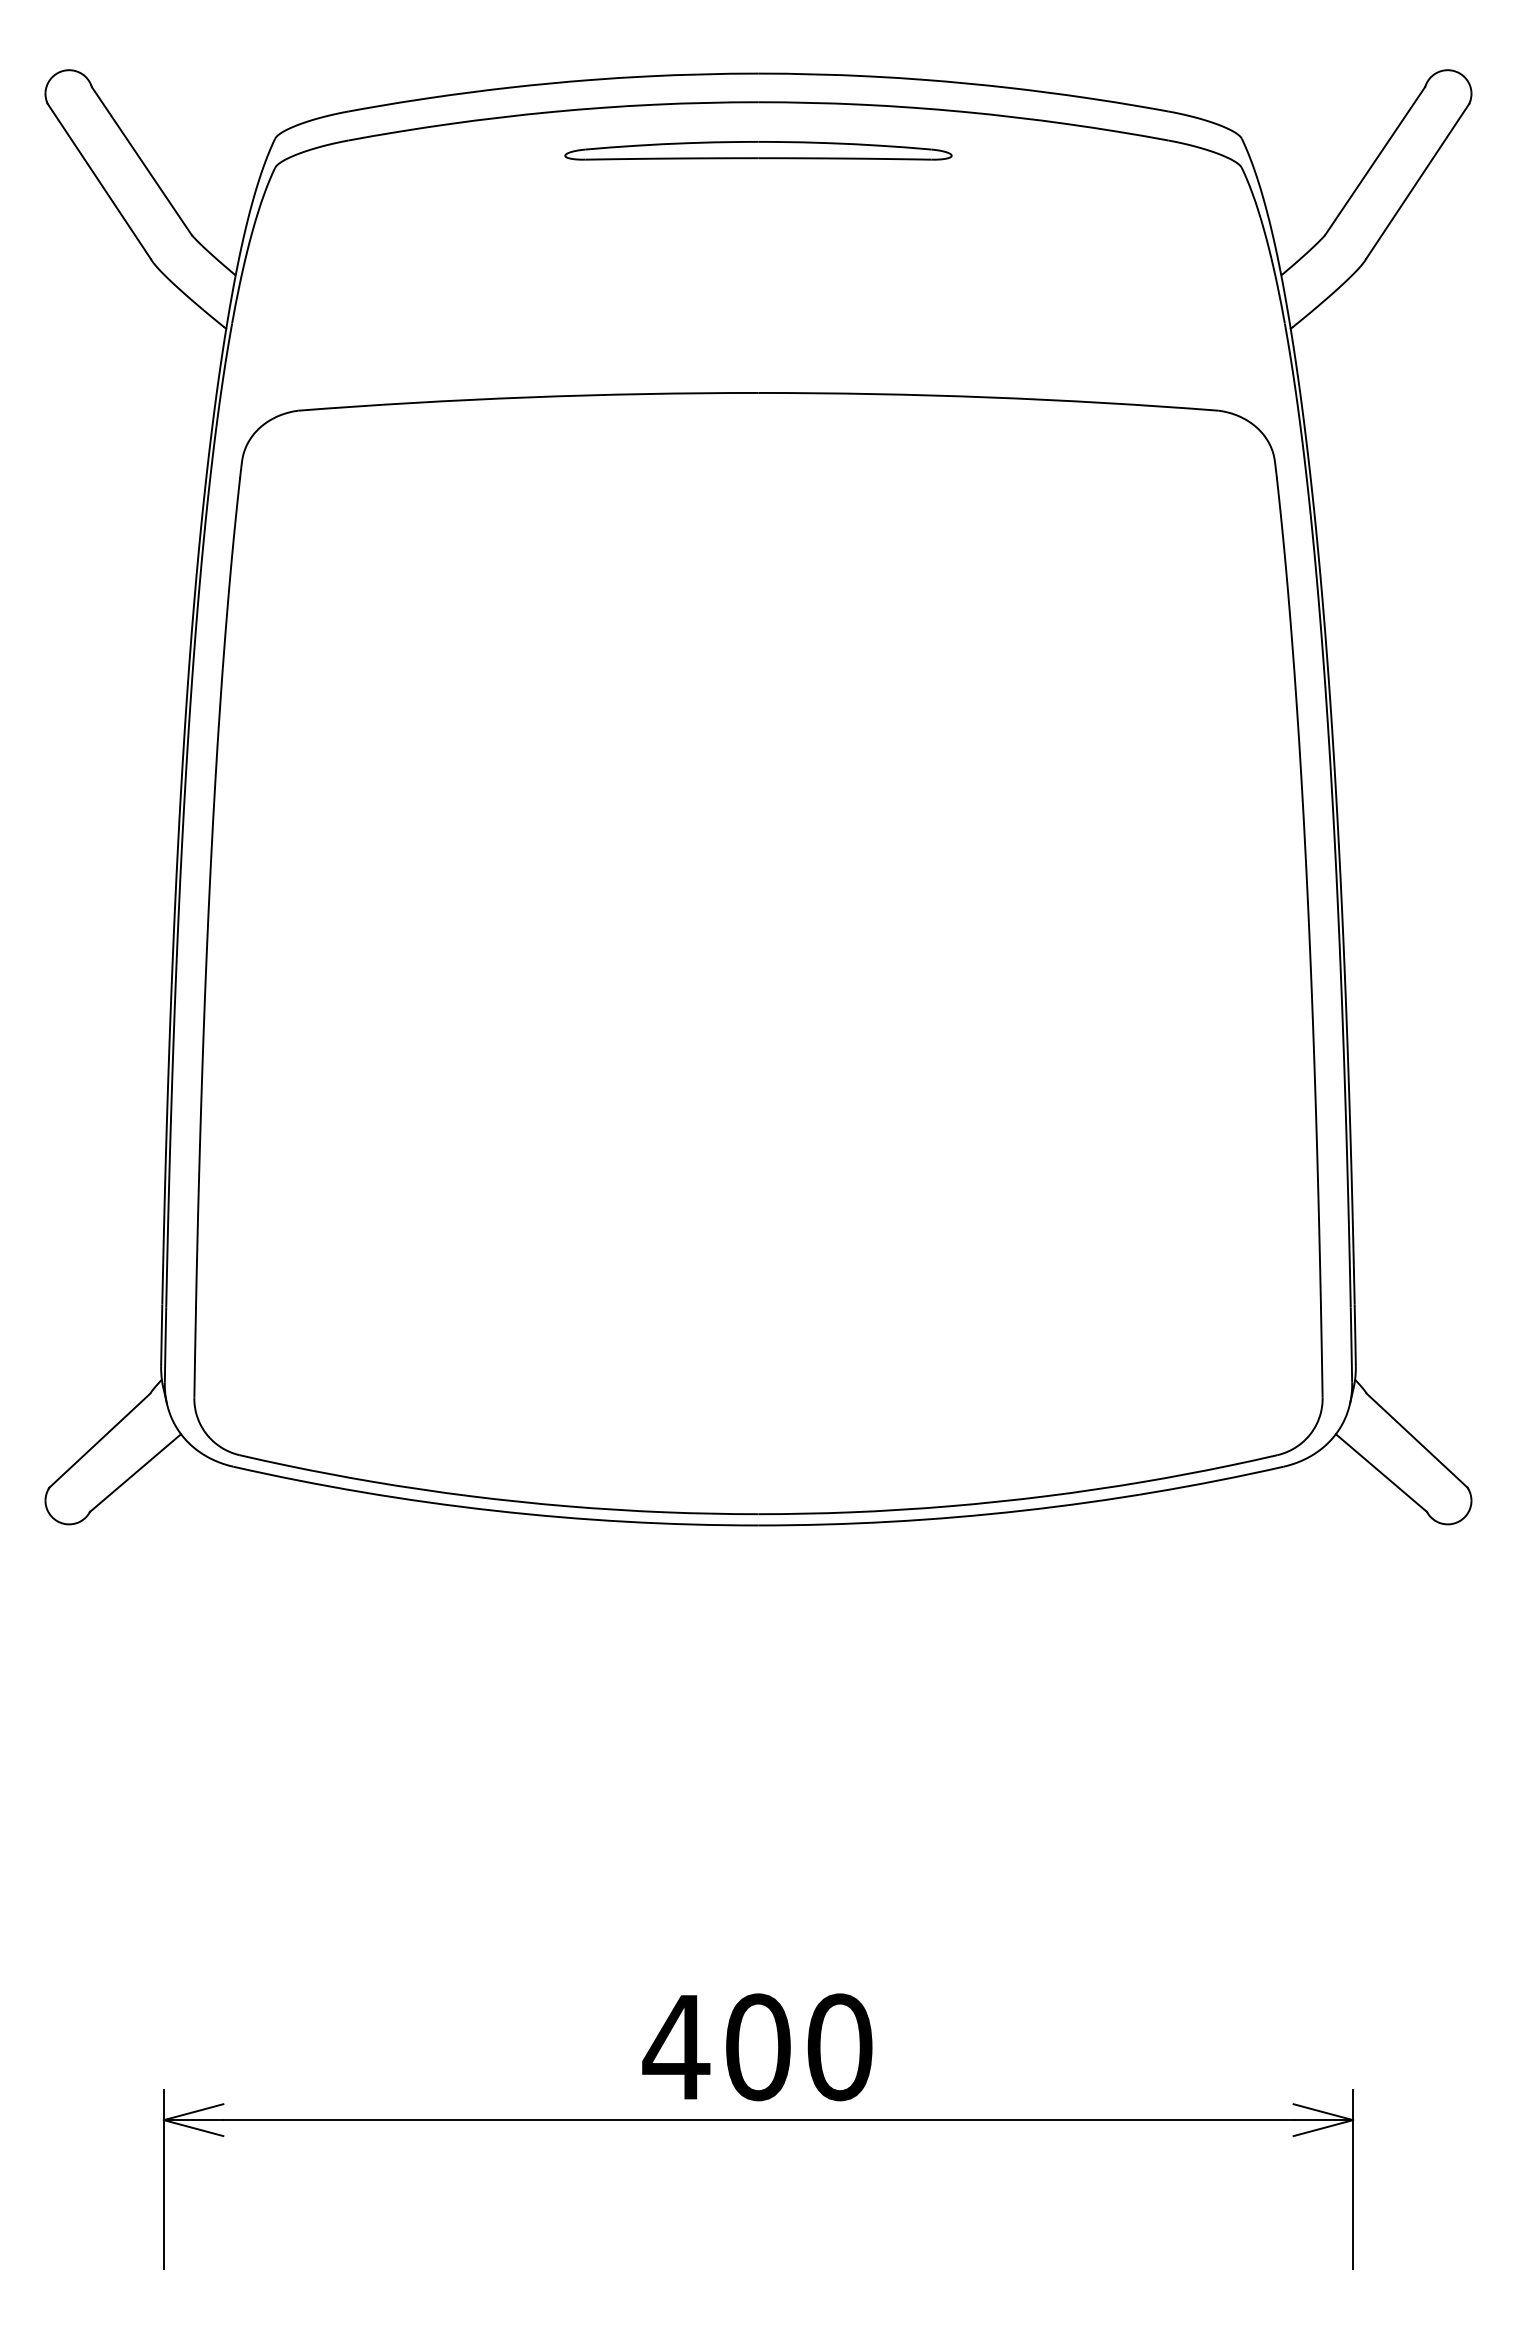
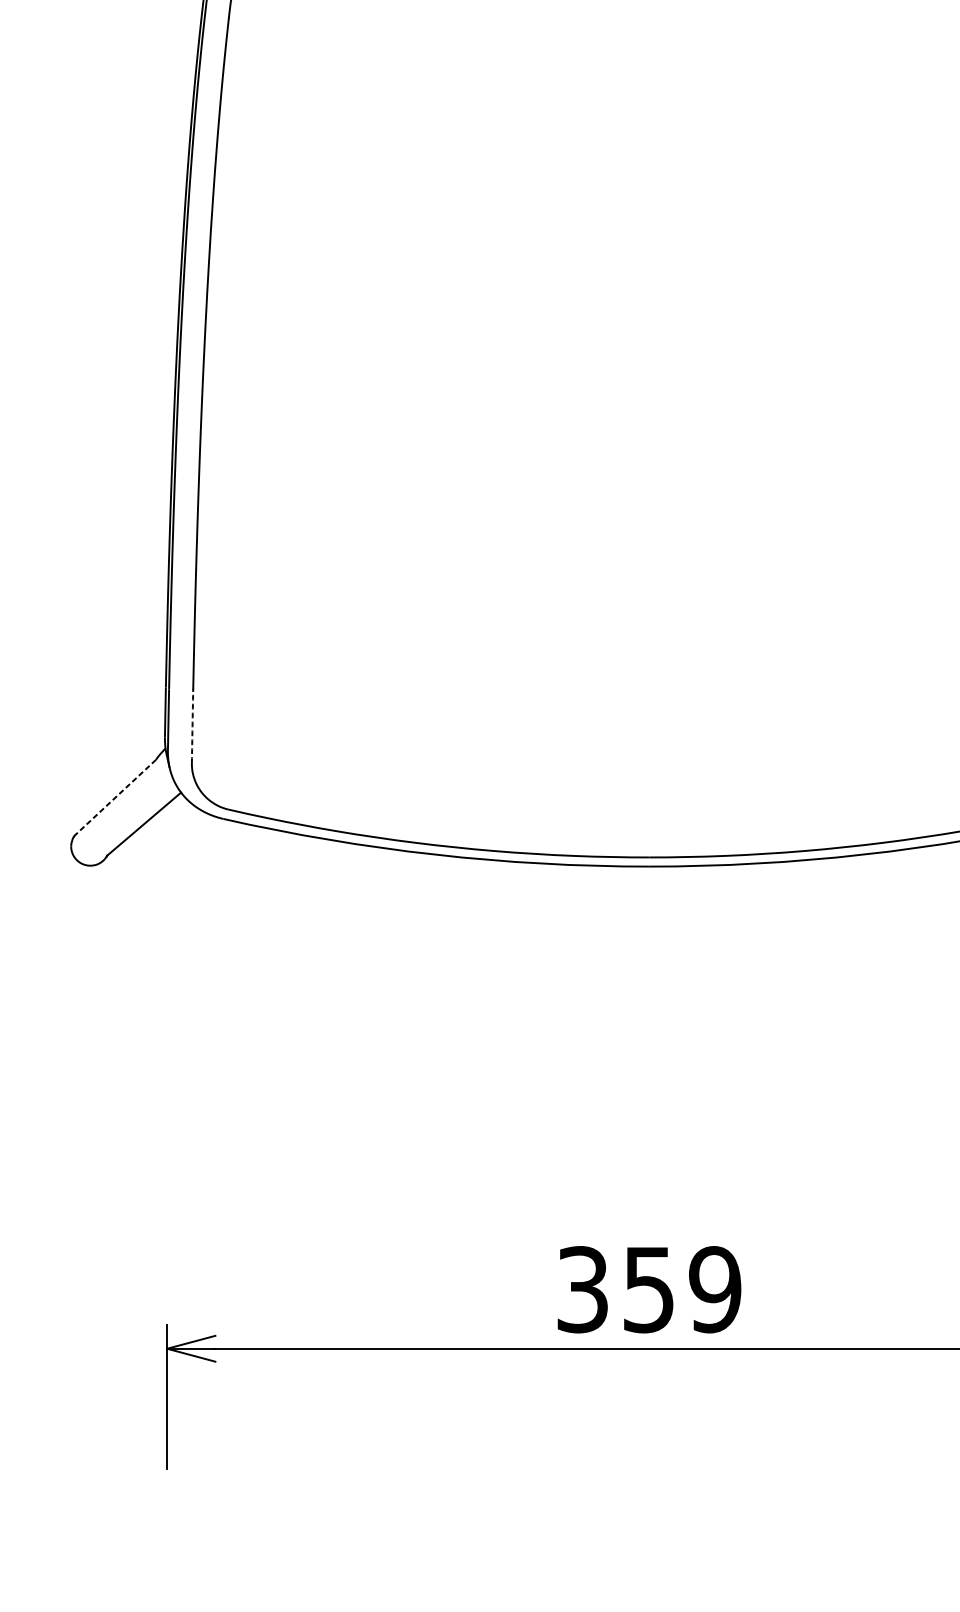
arc: (195, 1353) -> (192, 727), solid -> dashed
line: (99, 1440) -> (114, 797), solid -> dashed
text: (757, 2047) -> (648, 1289), 400 -> 359

